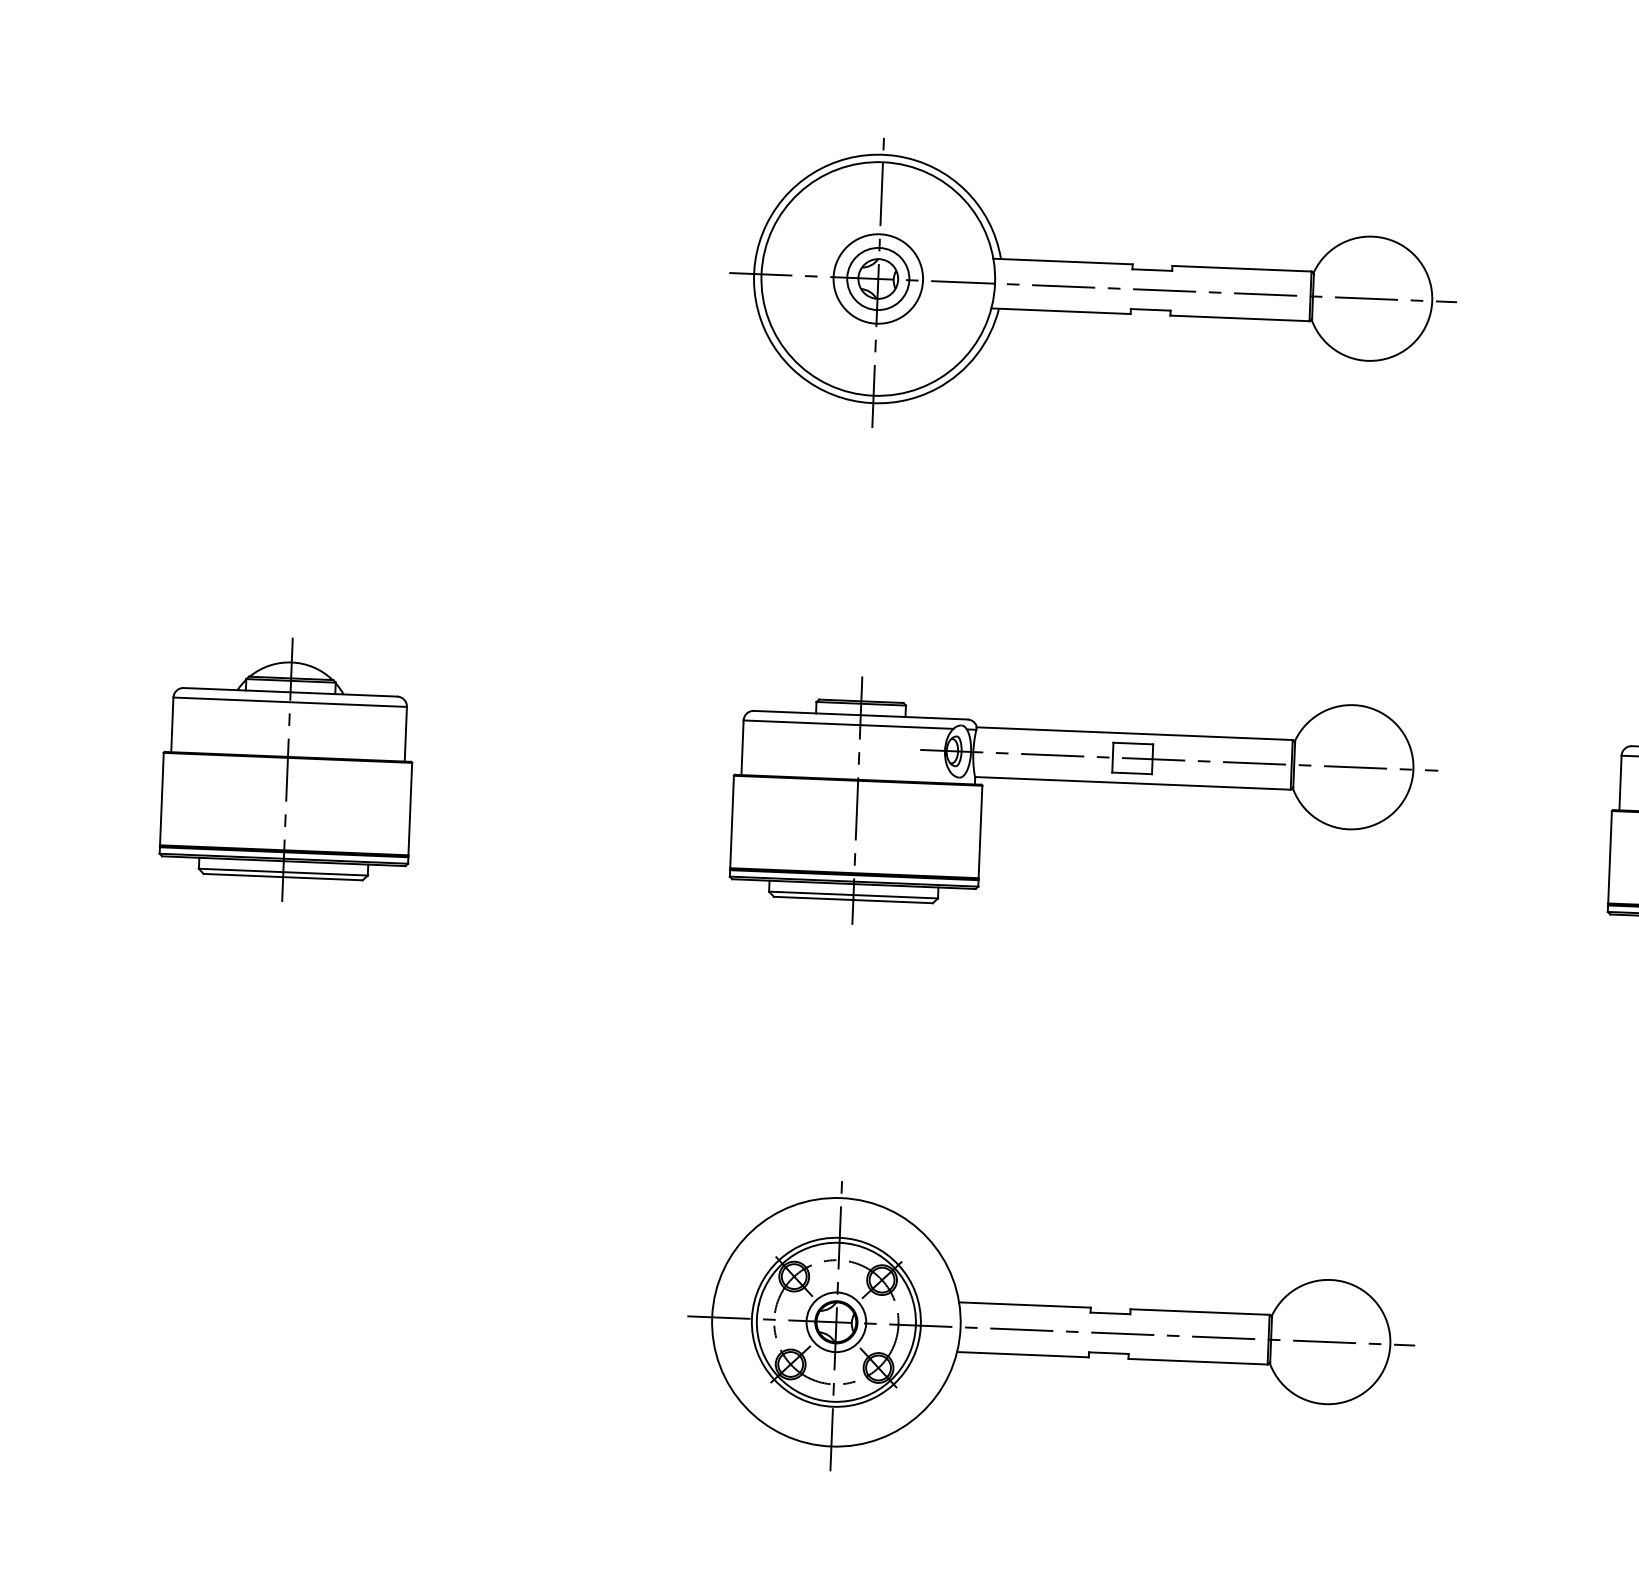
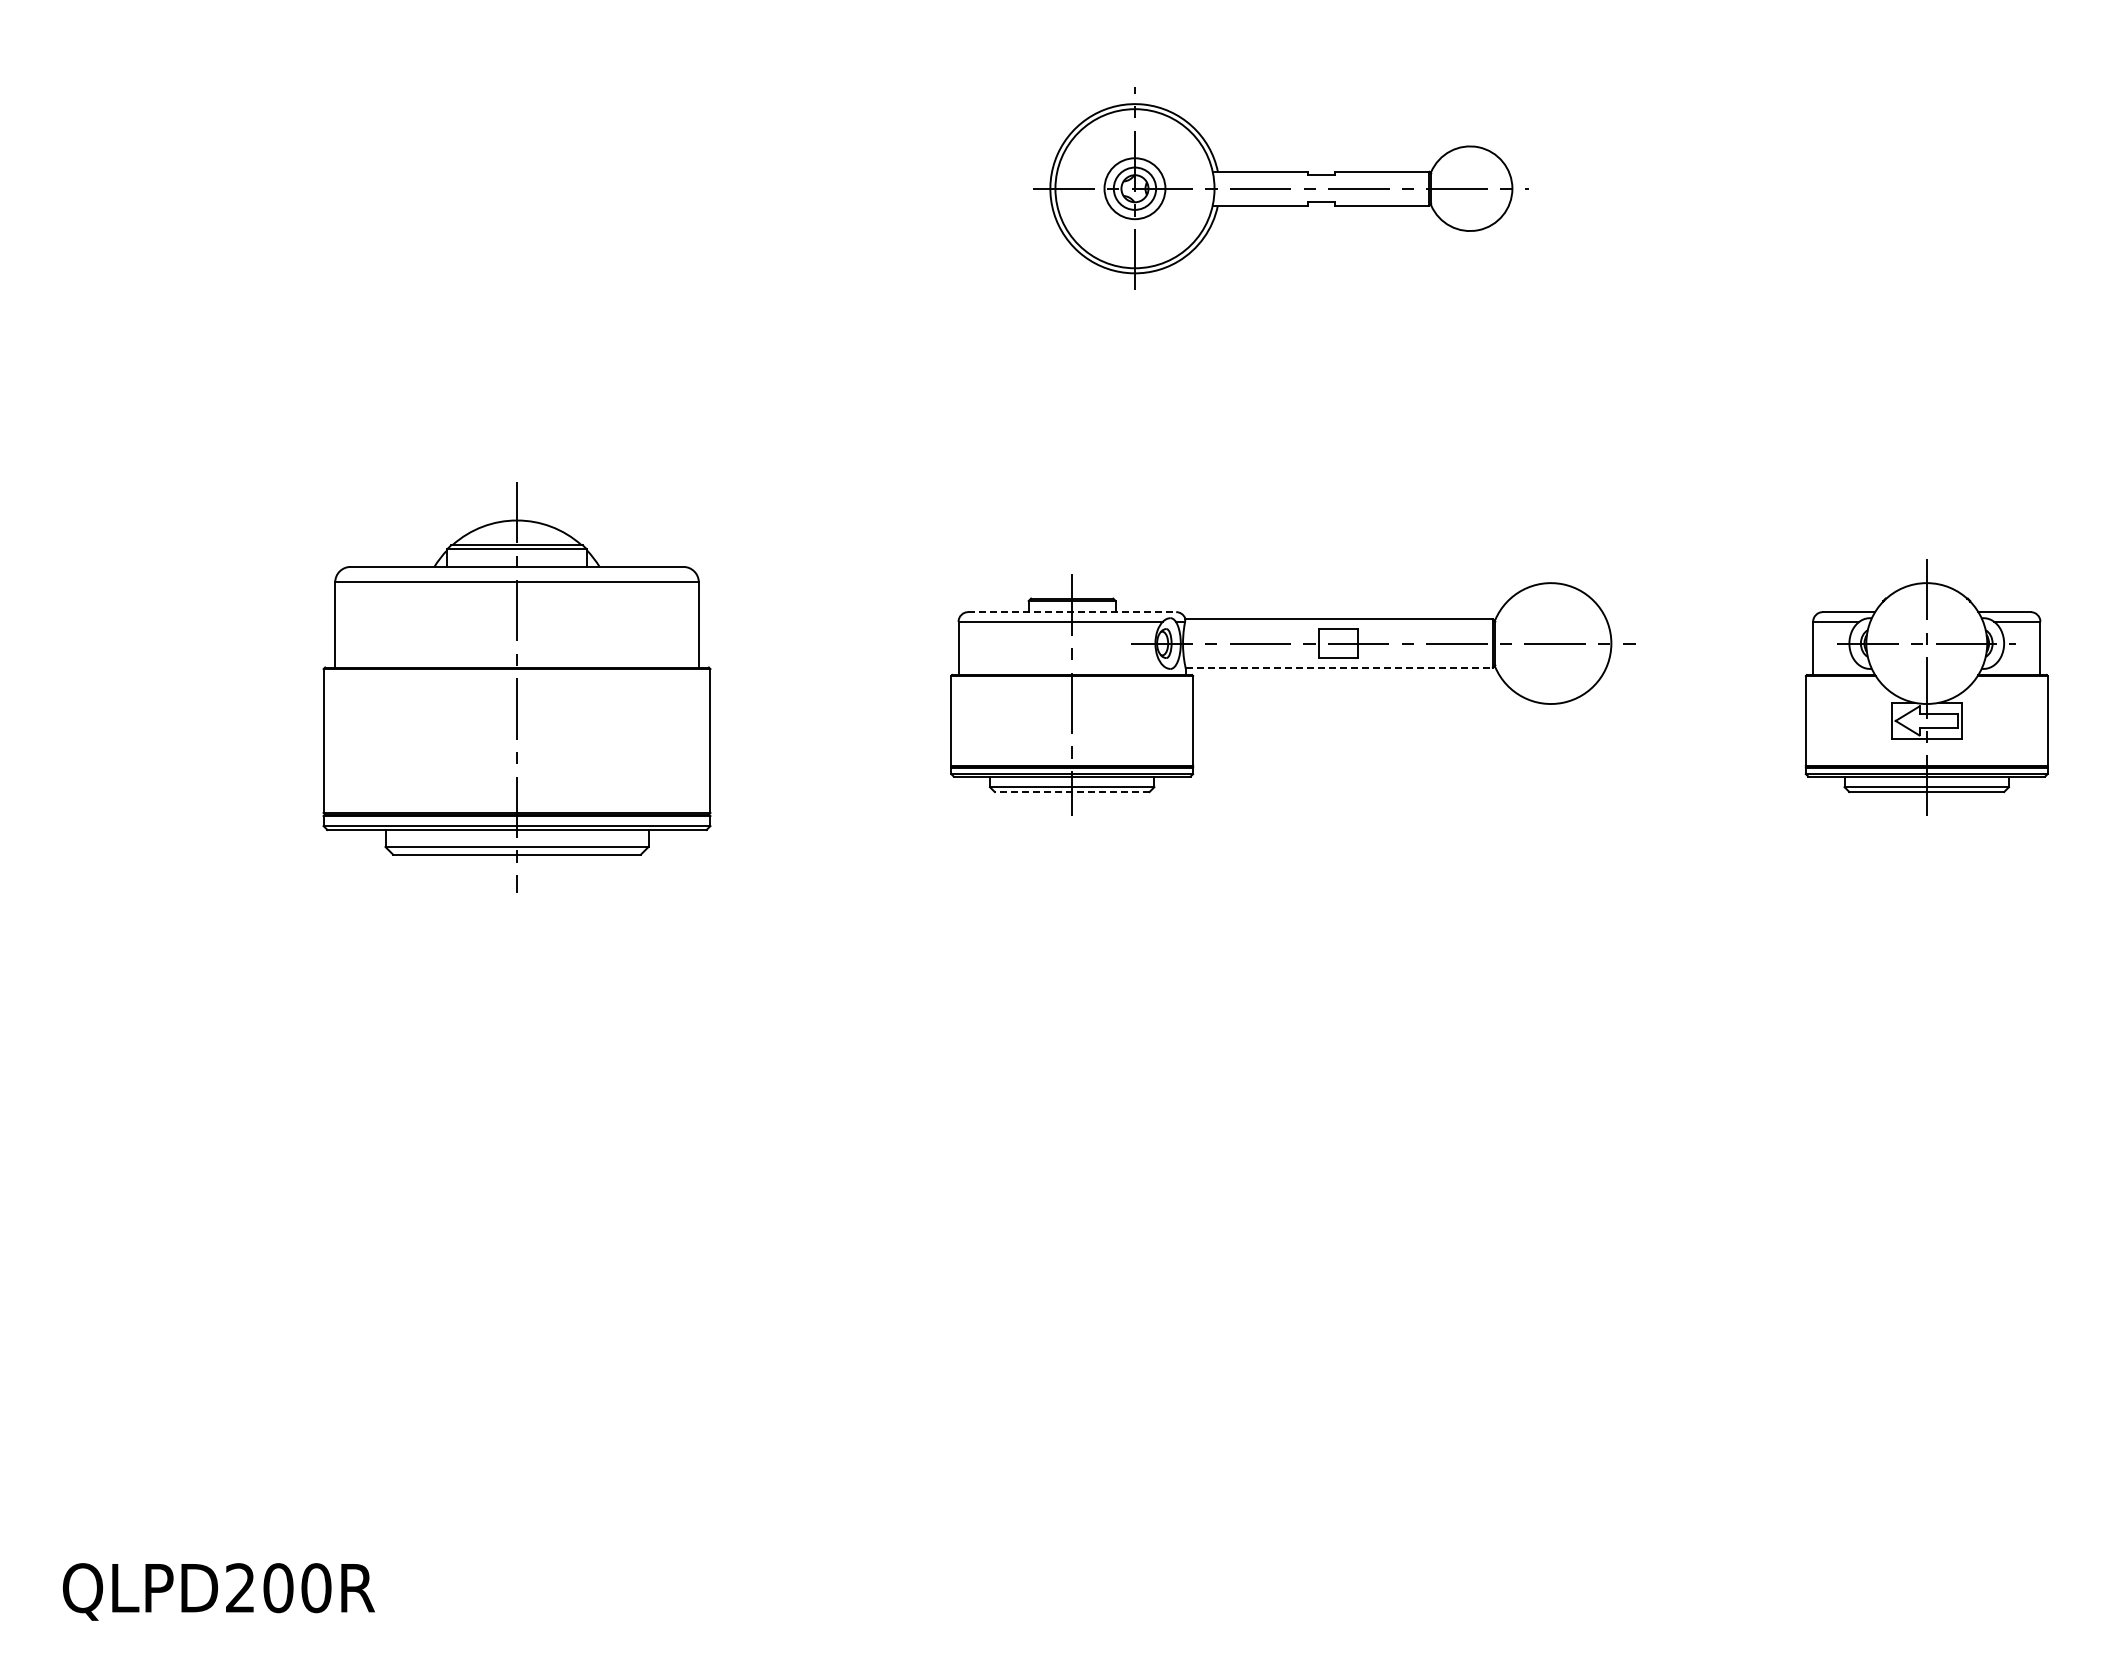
part: (1093, 291) -> (1281, 191), size x0.7
line: (861, 715) -> (1072, 612), solid -> dashed
part: (287, 769) -> (517, 687), size x1.6
line: (1133, 783) -> (1339, 667), solid -> dashed
line: (852, 900) -> (1071, 792), solid -> dashed
part: (1051, 1334) -> (1281, 1206), removed

